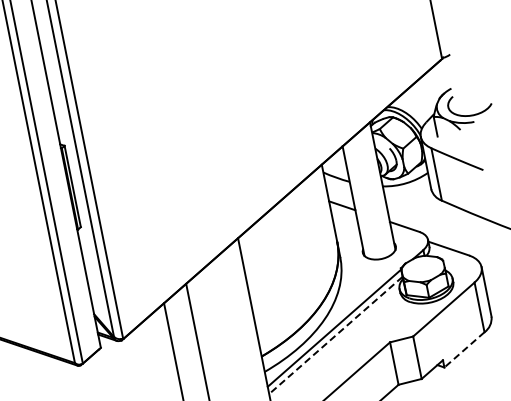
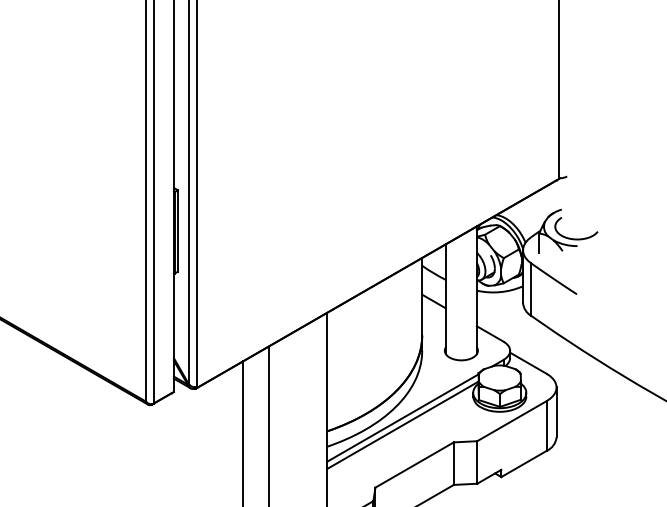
line: (335, 335) -> (402, 425), dashed -> solid
line: (463, 350) -> (523, 464), dashed -> solid

